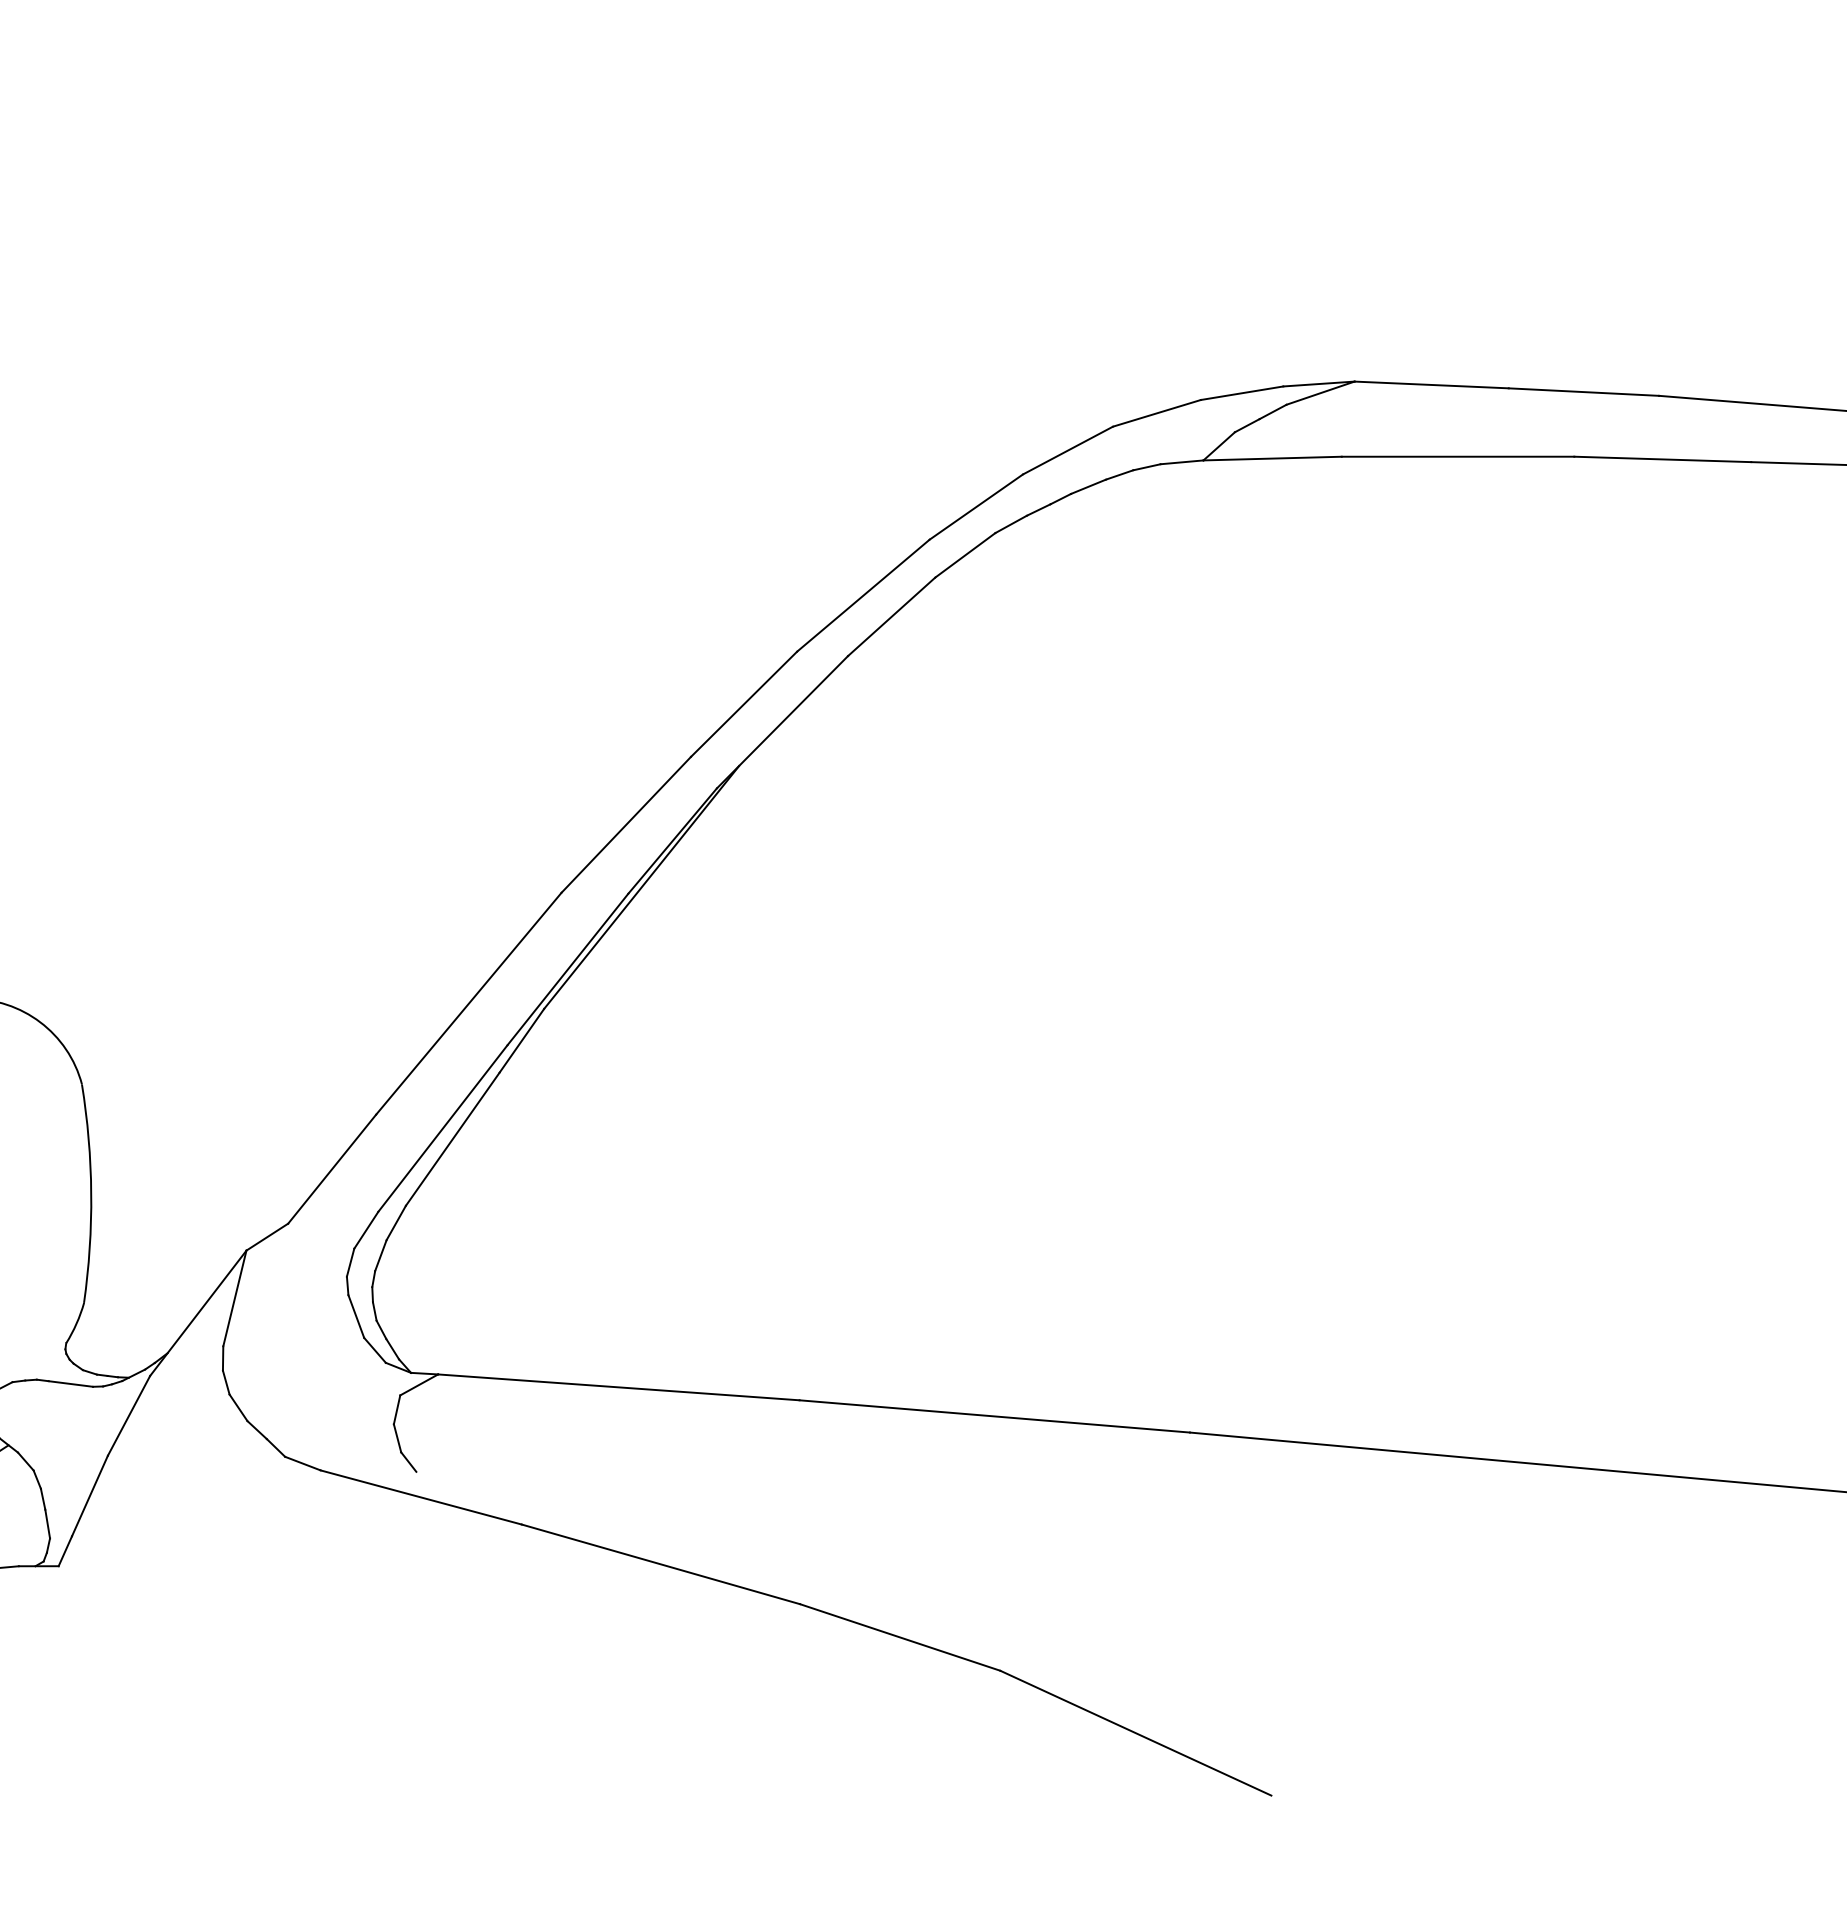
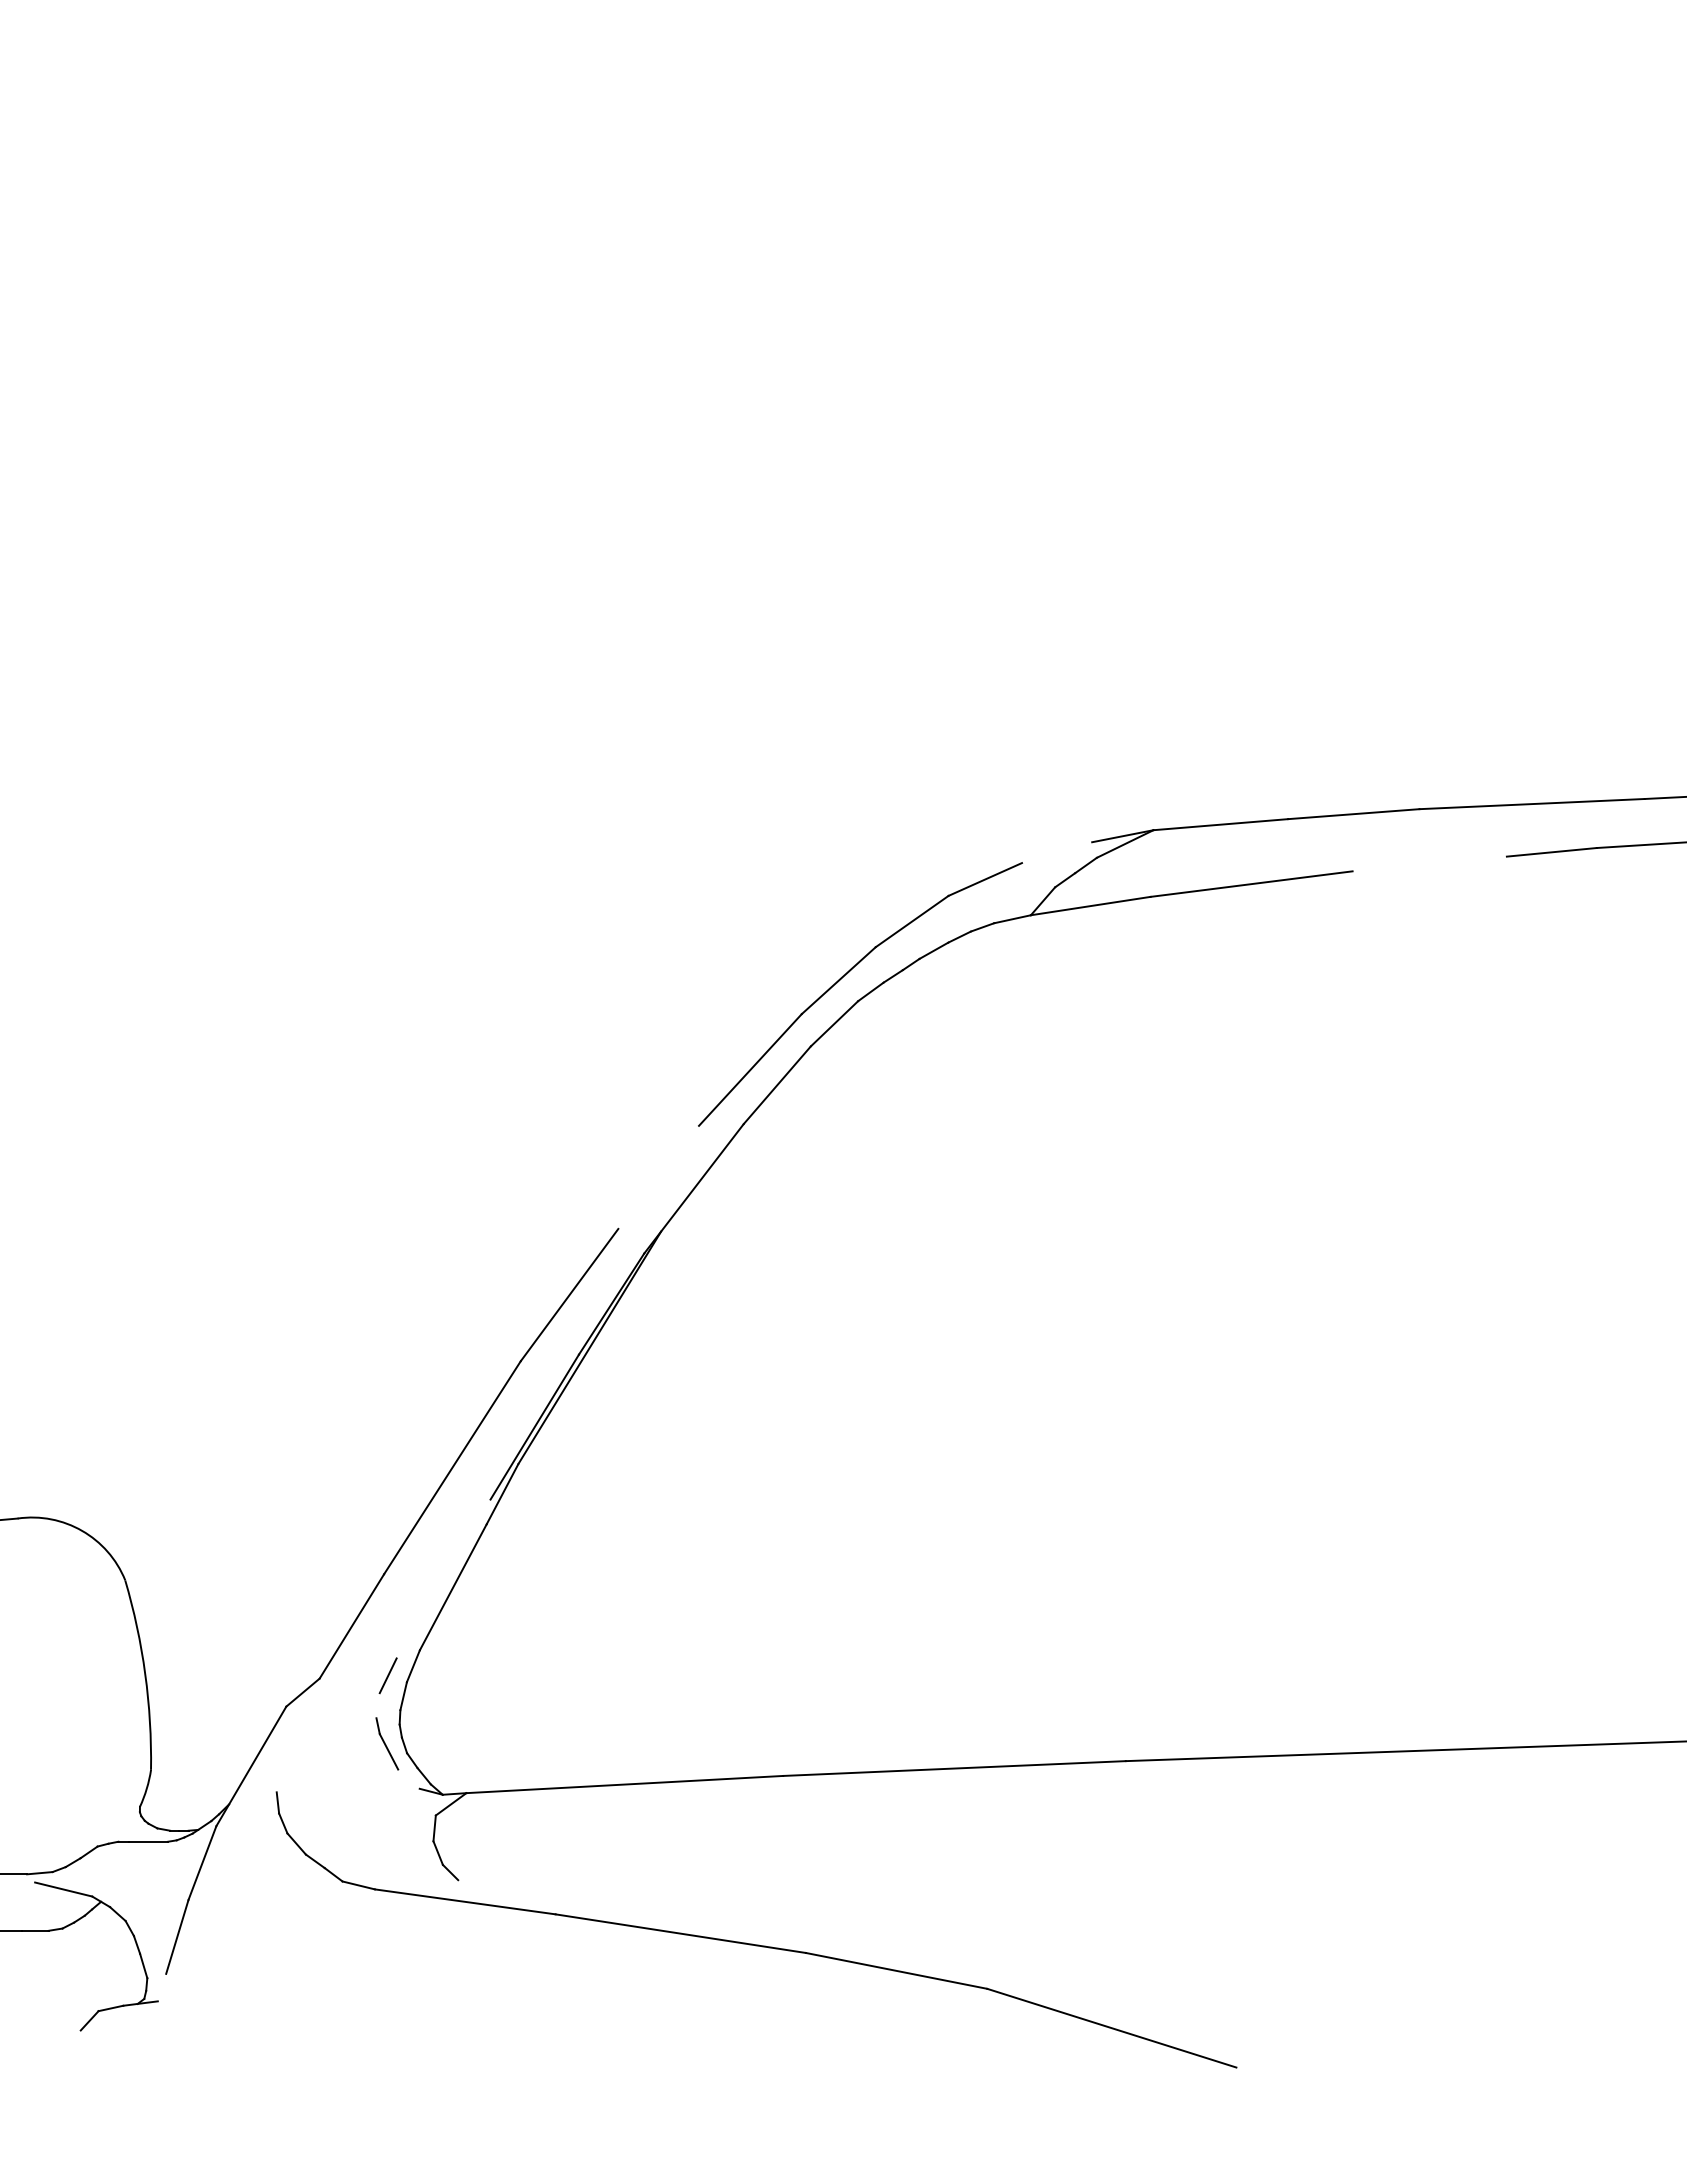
line: (1242, 393) -> (1057, 852), removed
line: (1662, 458) -> (1429, 863), removed
line: (744, 703) -> (658, 1176), removed
line: (442, 1127) -> (443, 1578), removed
line: (349, 1262) -> (377, 1705), removed
line: (234, 1298) -> (281, 1749), removed
line: (374, 1349) -> (408, 1778), removed
line: (64, 1551) -> (161, 1987), removed

